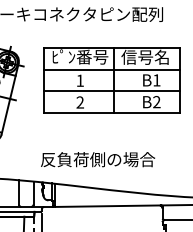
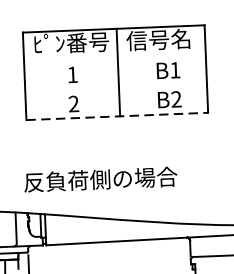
line: (112, 69) -> (115, 58), removed
line: (112, 91) -> (116, 87), removed
line: (112, 113) -> (117, 117), solid -> dashed

